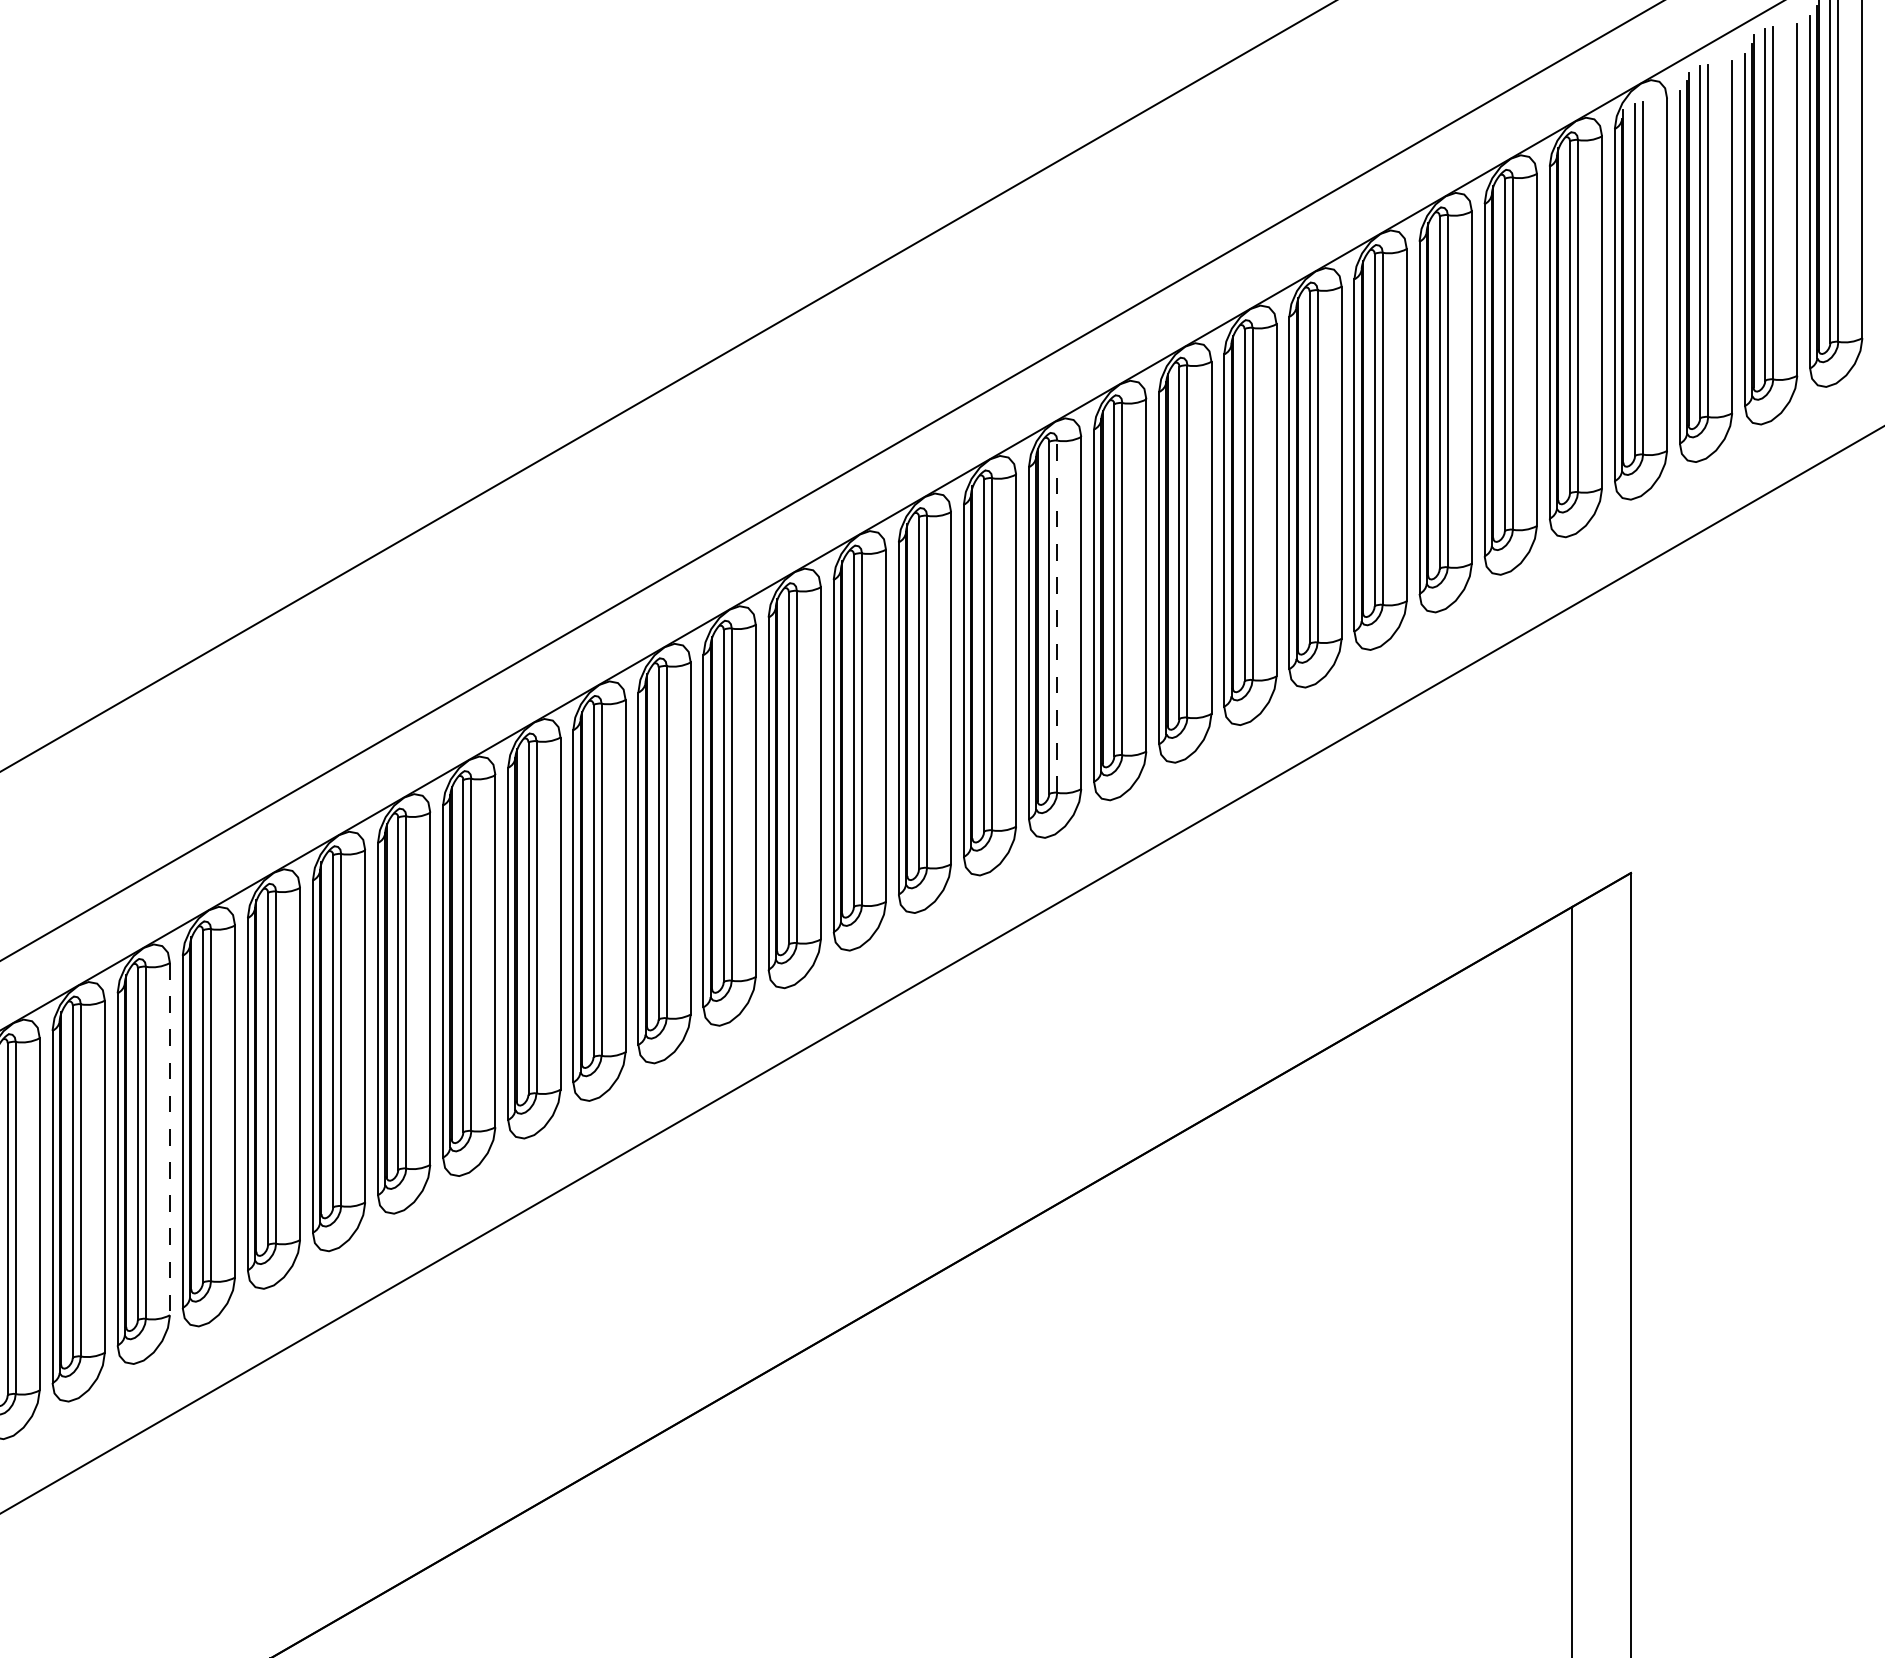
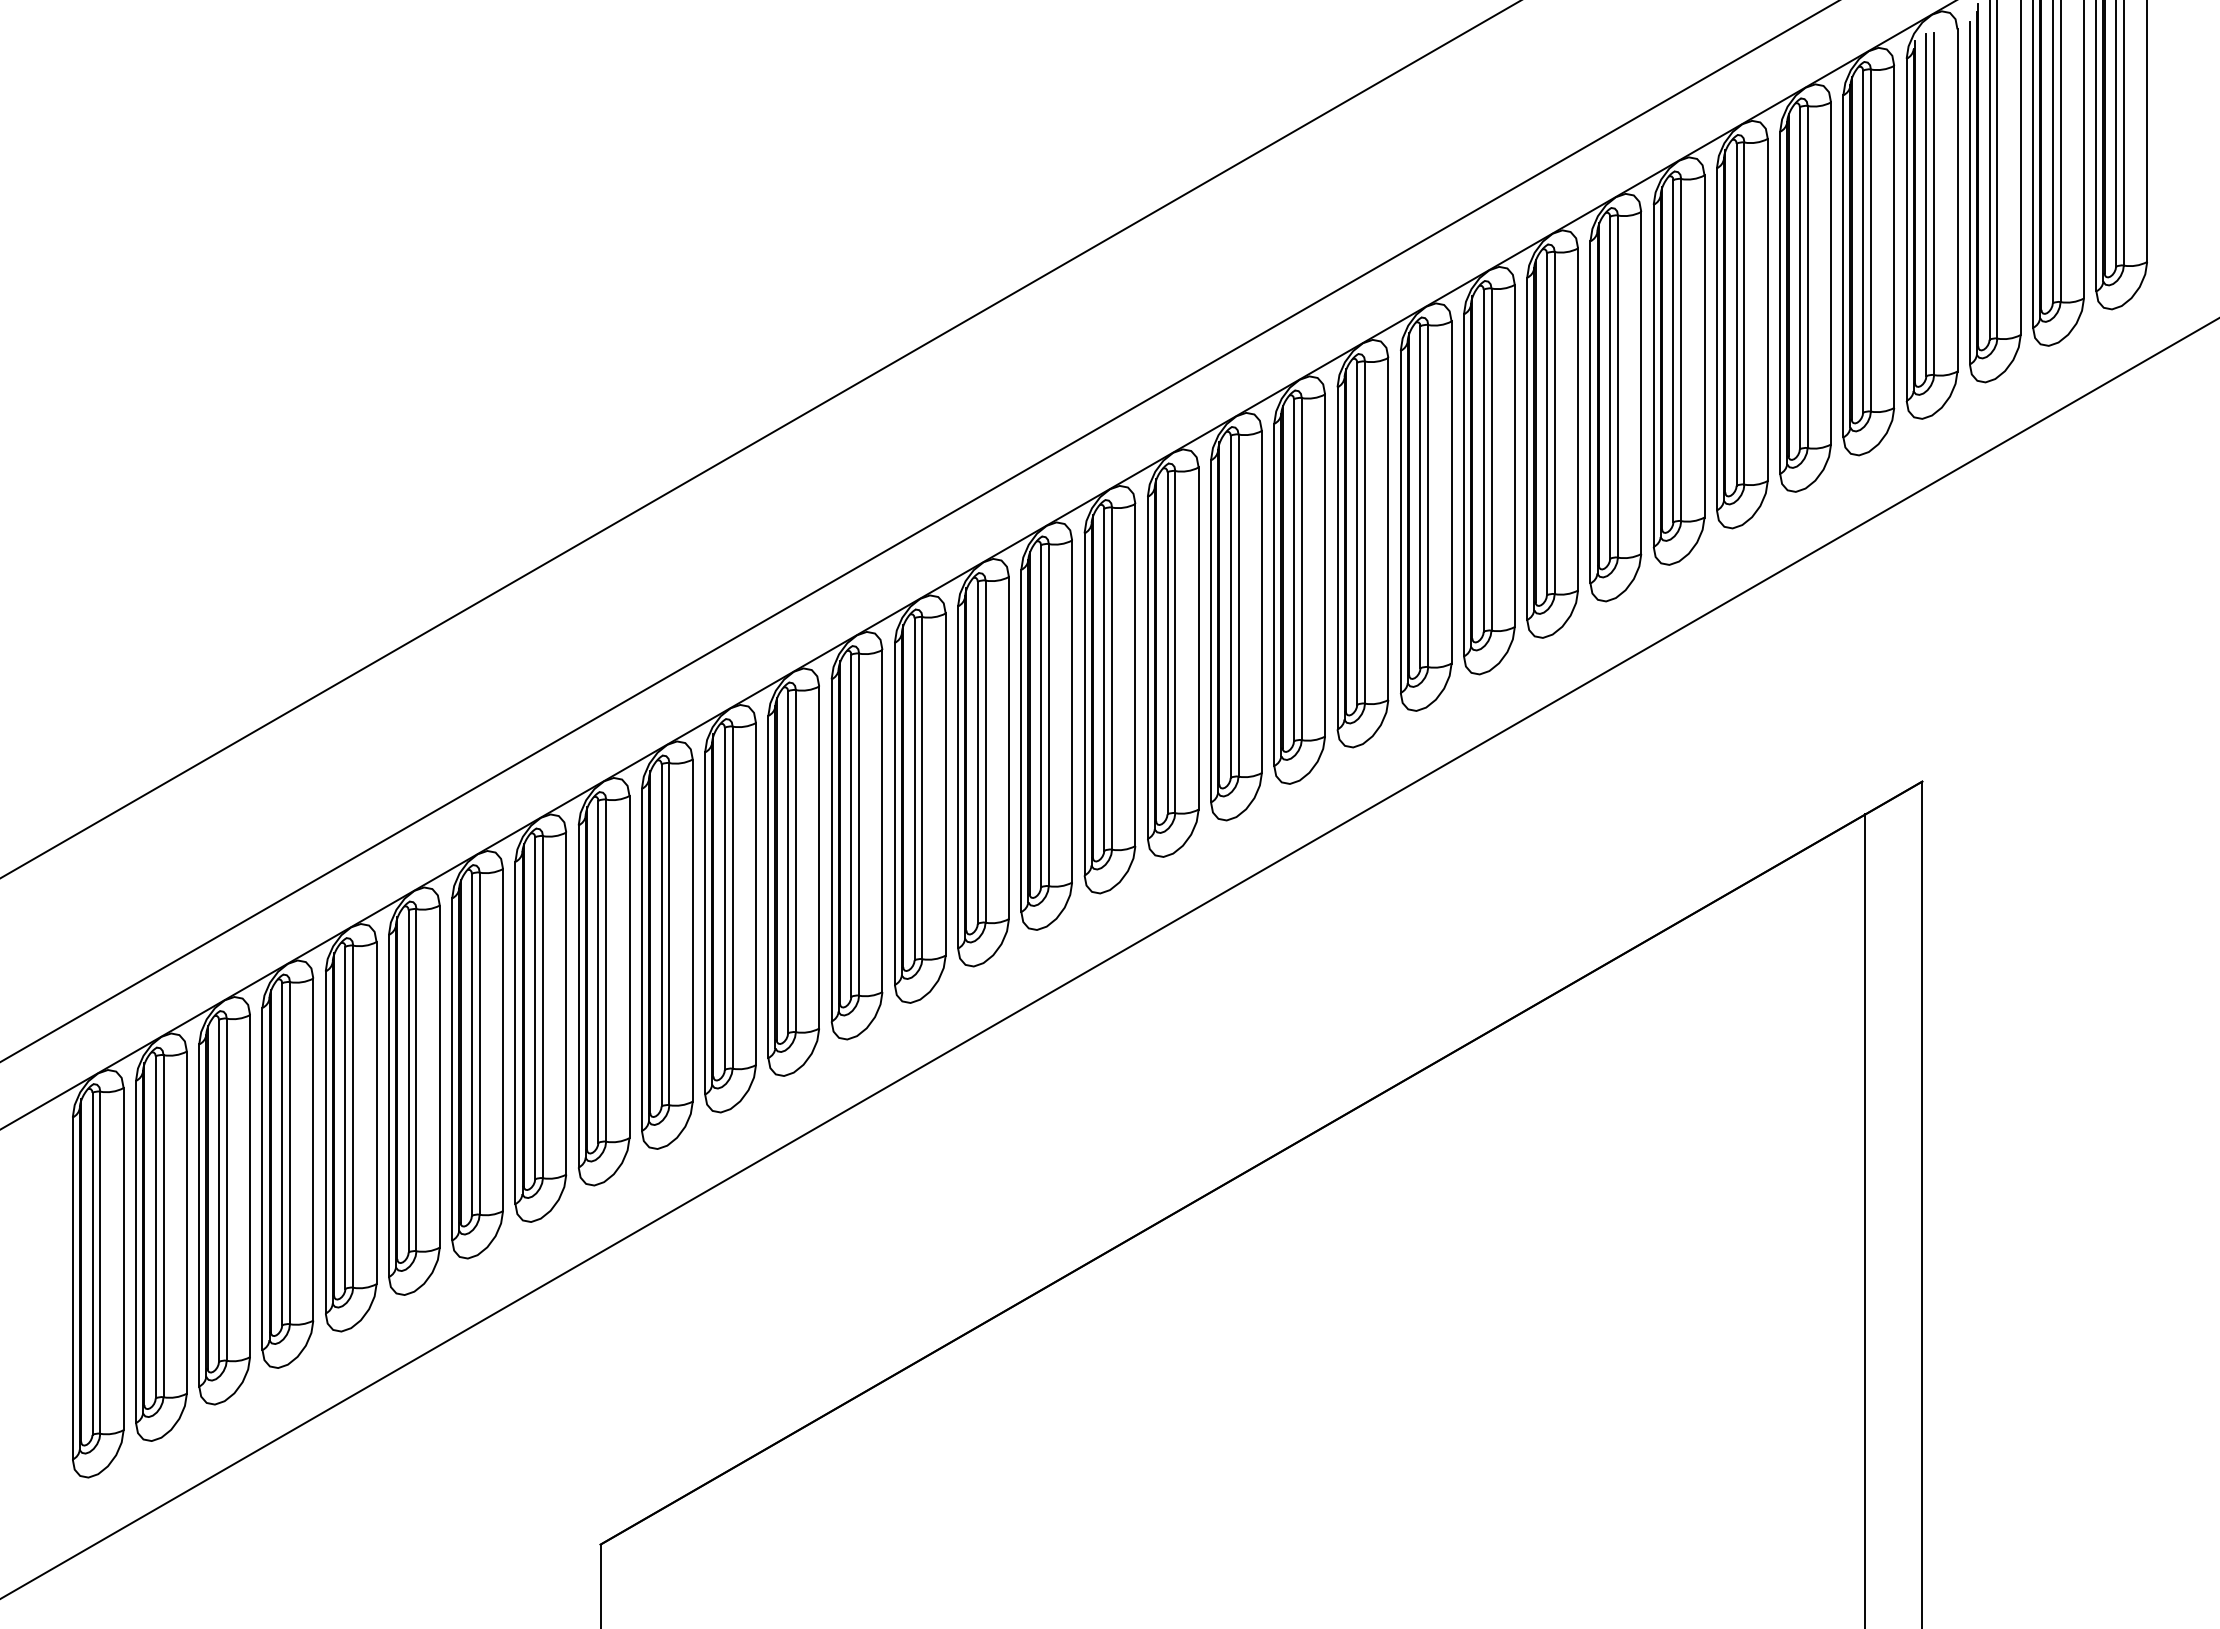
line: (1057, 616) -> (1365, 532), dashed -> solid
line: (170, 1139) -> (503, 1040), dashed -> solid

